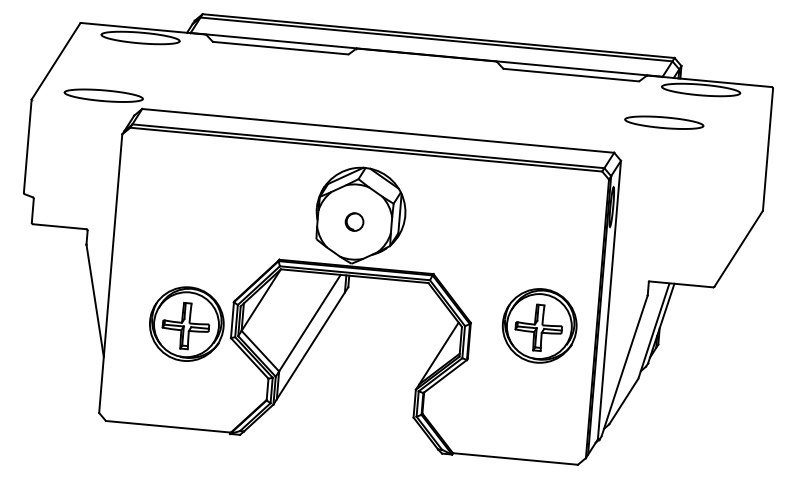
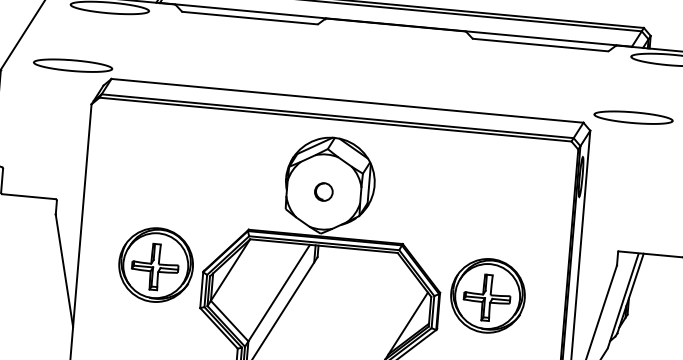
part: (664, 122) -> (633, 117), moved
part: (186, 323) -> (155, 264), moved
part: (539, 325) -> (487, 295), moved

